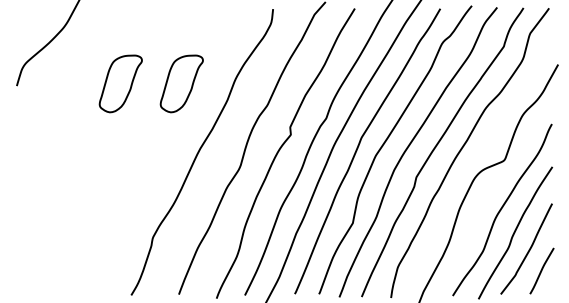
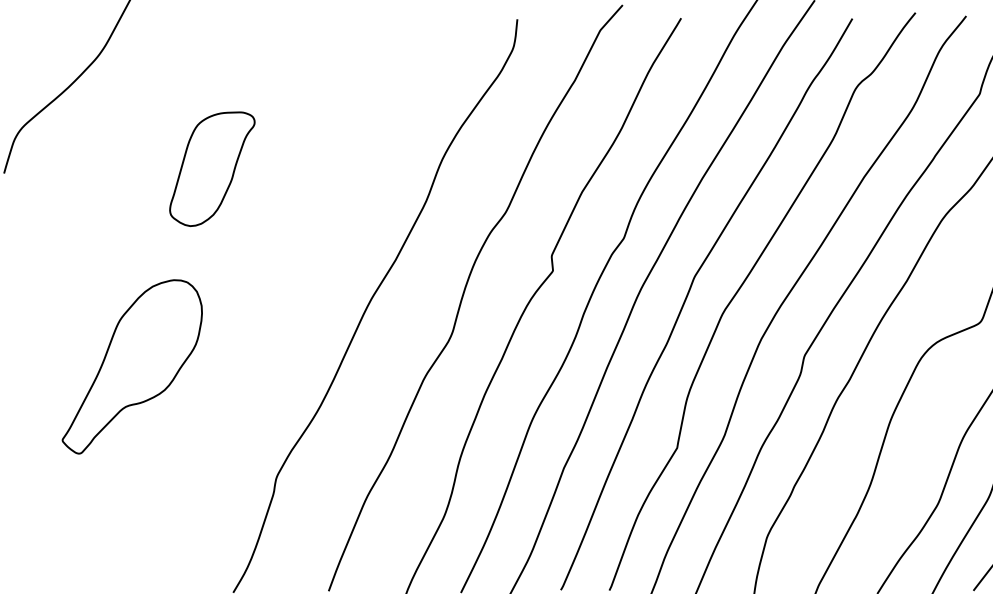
part: (181, 83) -> (333, 168), removed
part: (80, 182) -> (131, 366), added

